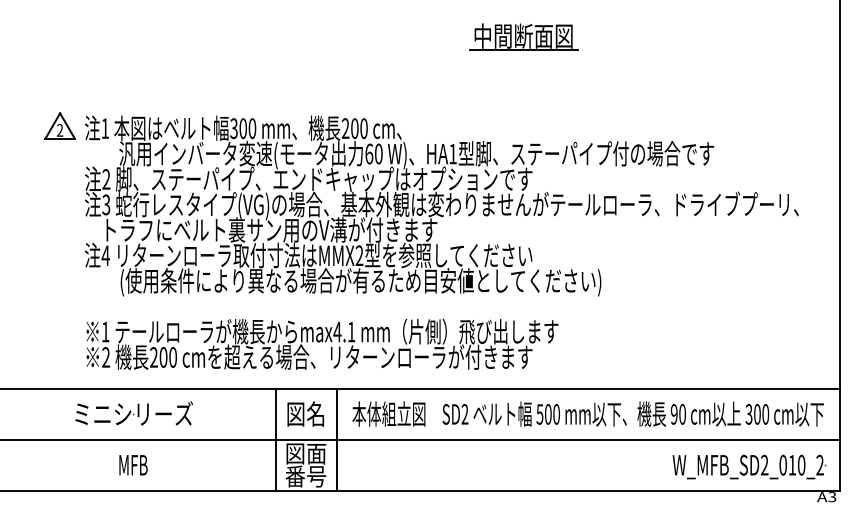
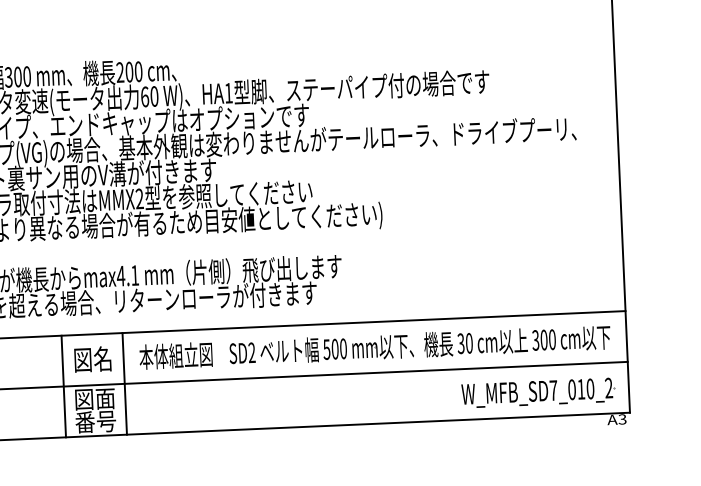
text: (673, 414) -> (460, 343), 90 -> 30
text: (764, 464) -> (553, 389), W_MFB_SD2_010_2 -> W_MFB_SD7_010_2

